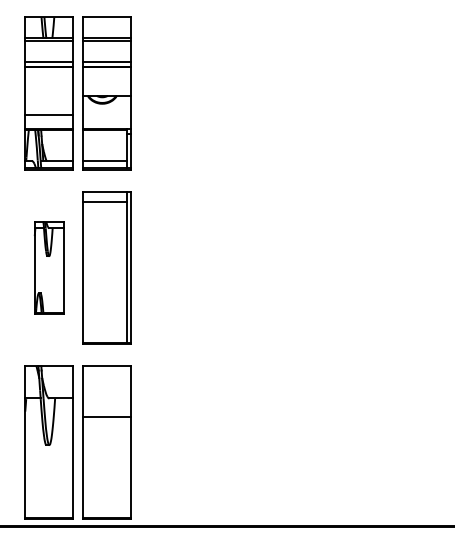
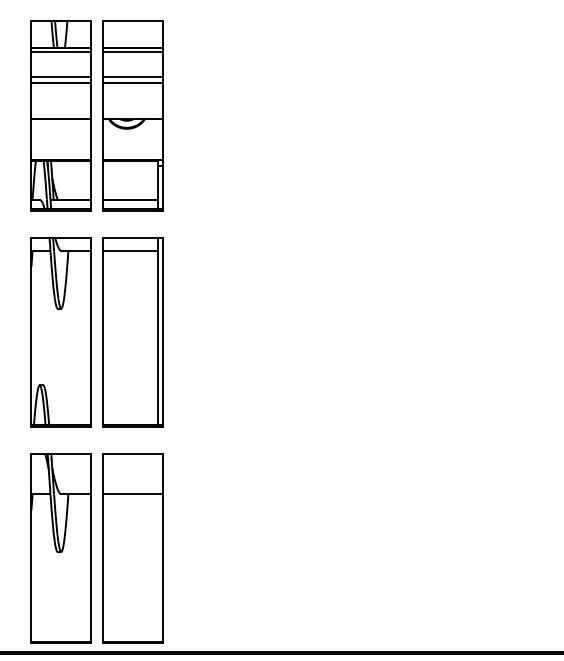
line: (49, 114) -> (61, 118), moved
part: (48, 267) -> (60, 331), size x1.67
line: (107, 417) -> (133, 494), moved

